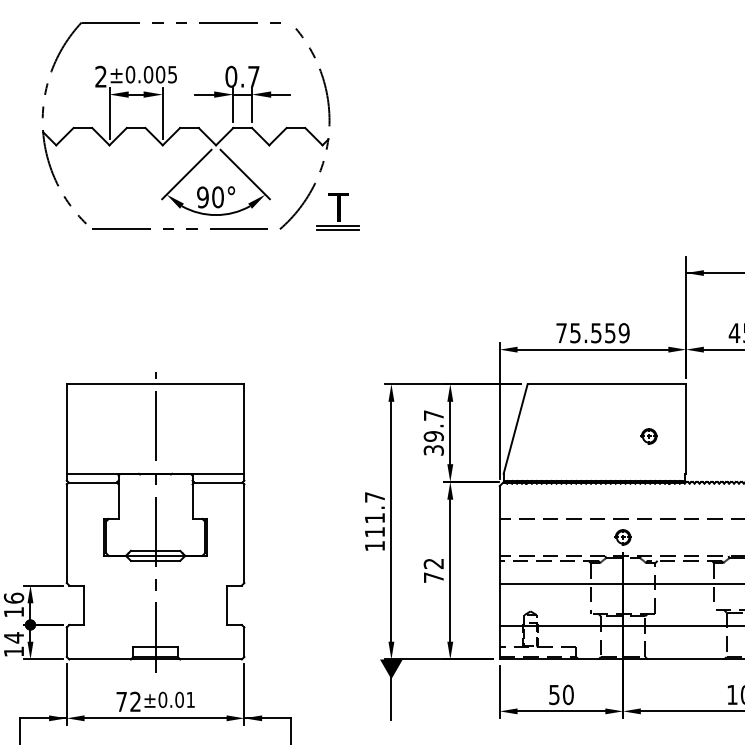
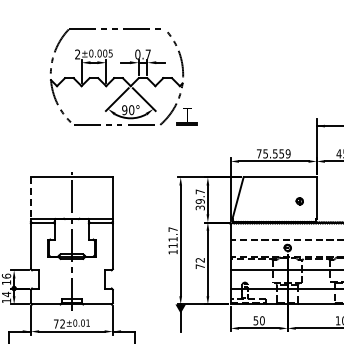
part: (200, 124) -> (123, 76), moved
line: (65, 429) -> (30, 198), solid -> dashed

